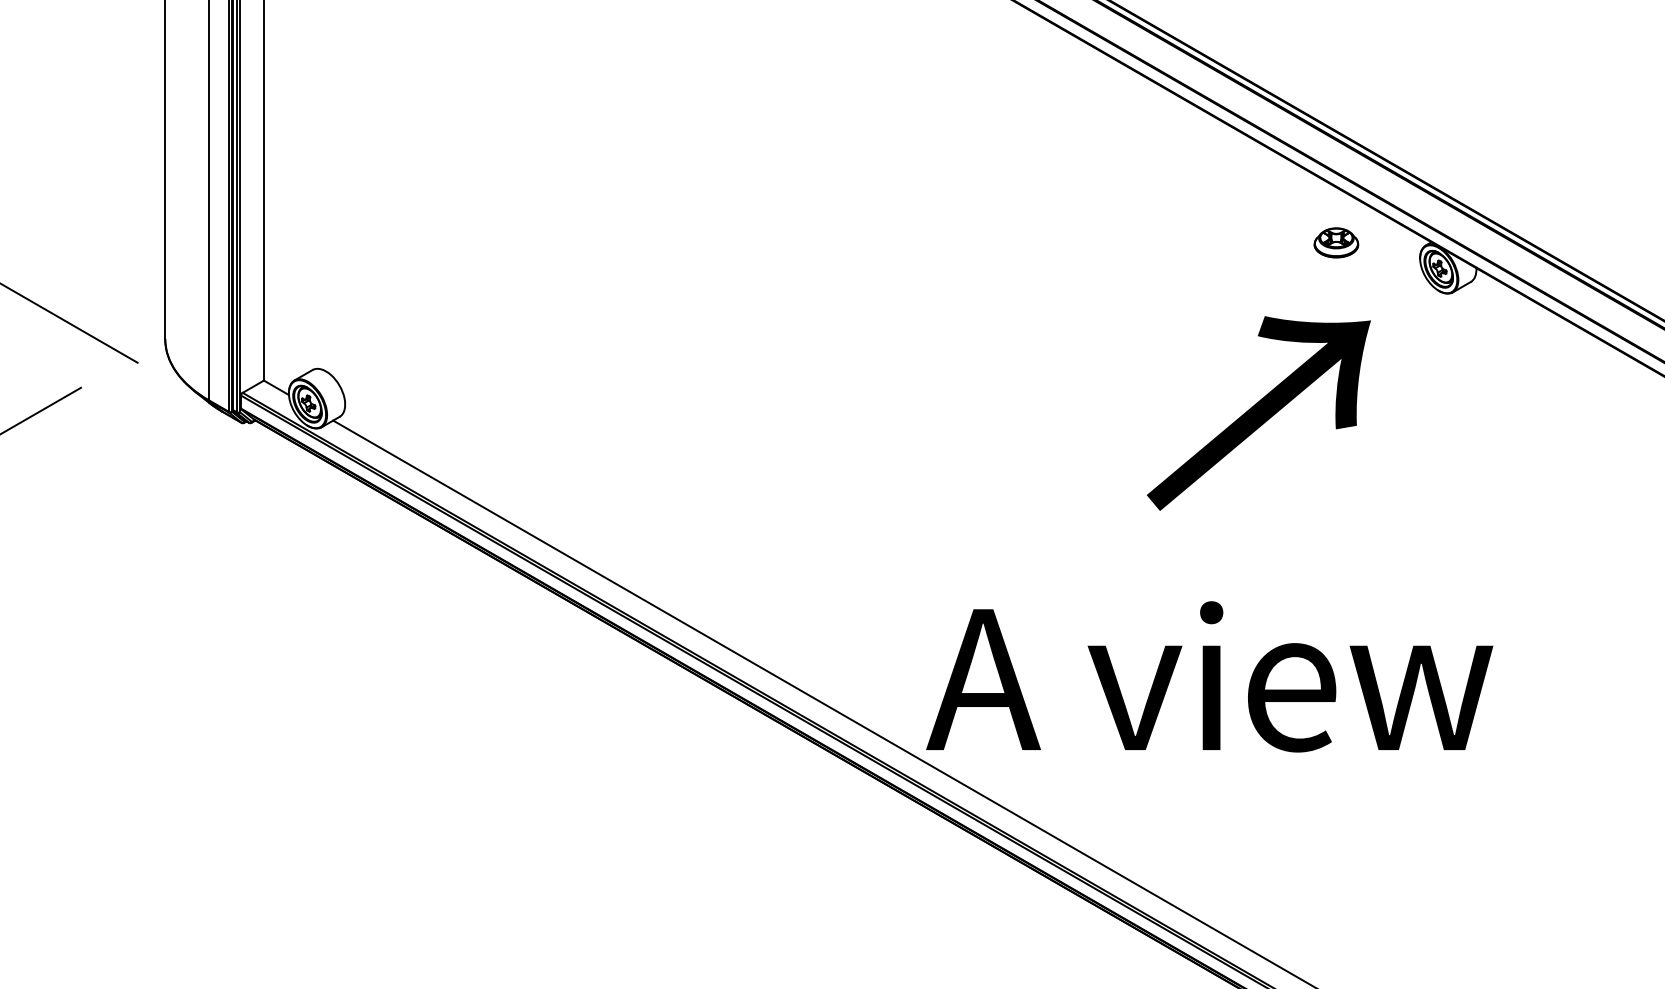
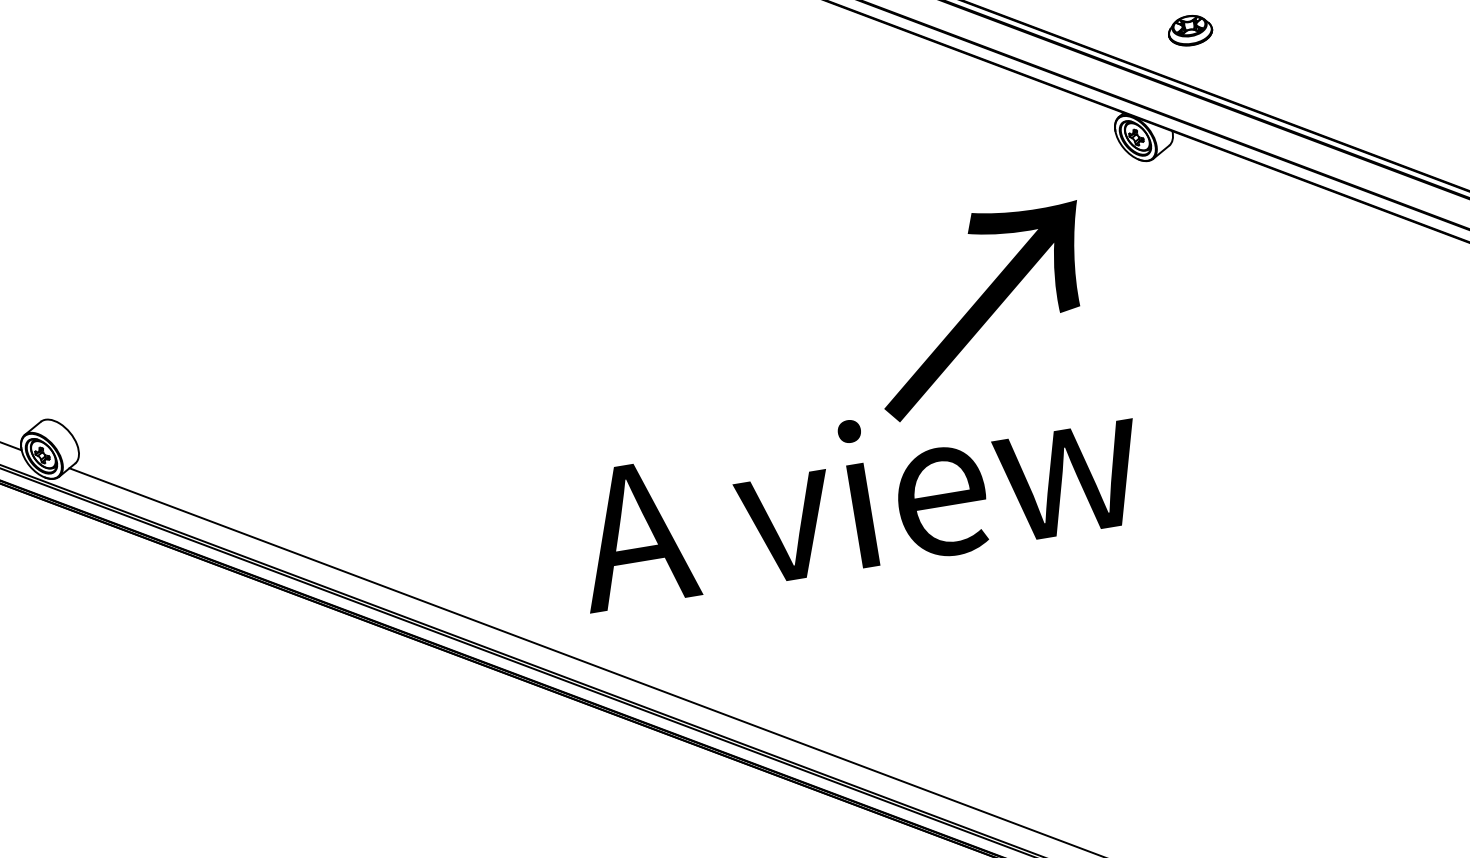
part: (1336, 242) -> (1190, 30), moved
text: (1209, 676) -> (857, 494), moved

